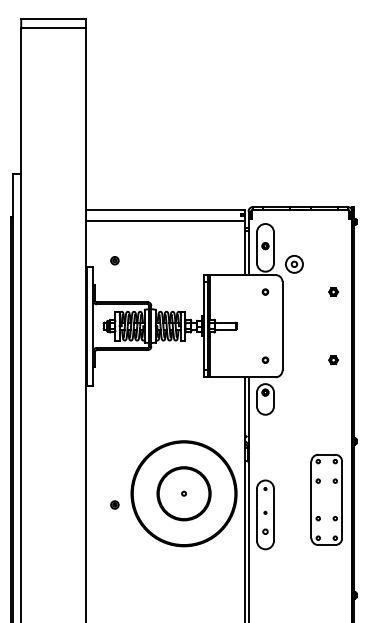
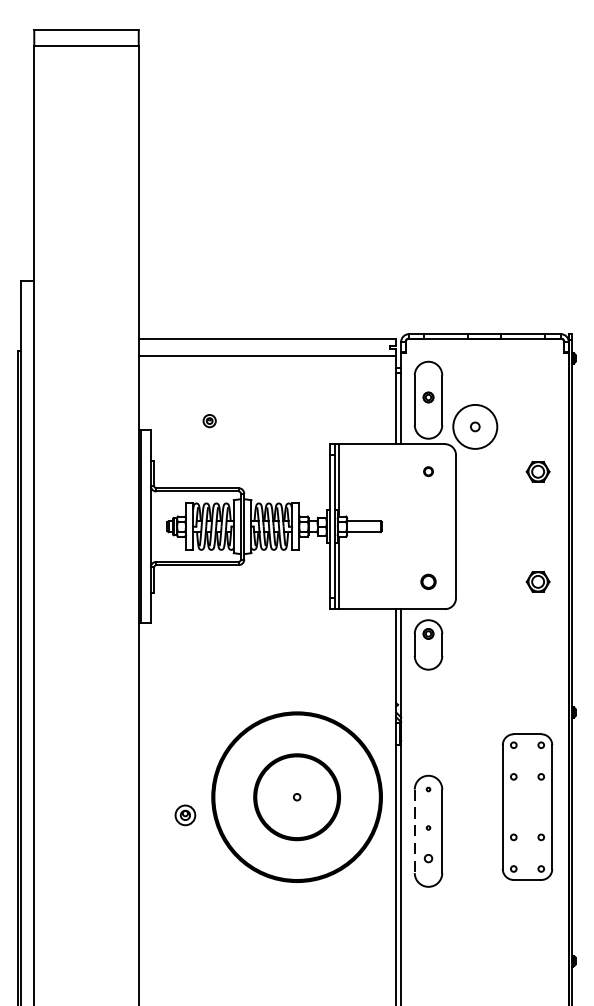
part: (114, 260) -> (209, 420), moved
circle: (293, 263) -> (473, 425), size x1.6
part: (333, 291) -> (538, 470), size x1.6
part: (265, 359) -> (428, 580), size x1.6
part: (333, 359) -> (538, 580), size x1.6
part: (114, 504) -> (184, 814), size x1.6
line: (256, 514) -> (414, 830), solid -> dashed

